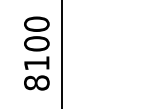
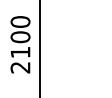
text: (36, 82) -> (20, 67), 8100 -> 2100

